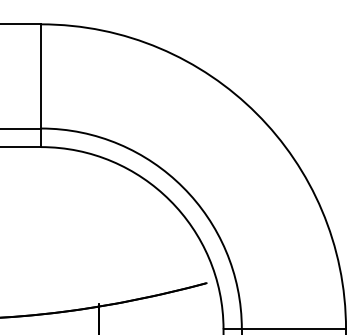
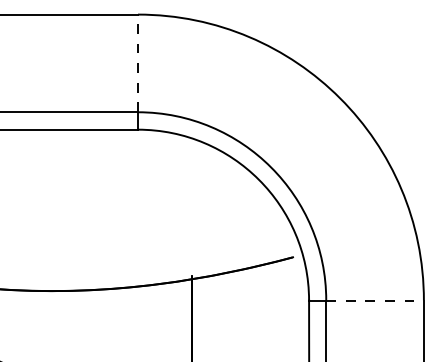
line: (41, 76) -> (138, 63), solid -> dashed
line: (294, 329) -> (375, 300), solid -> dashed

